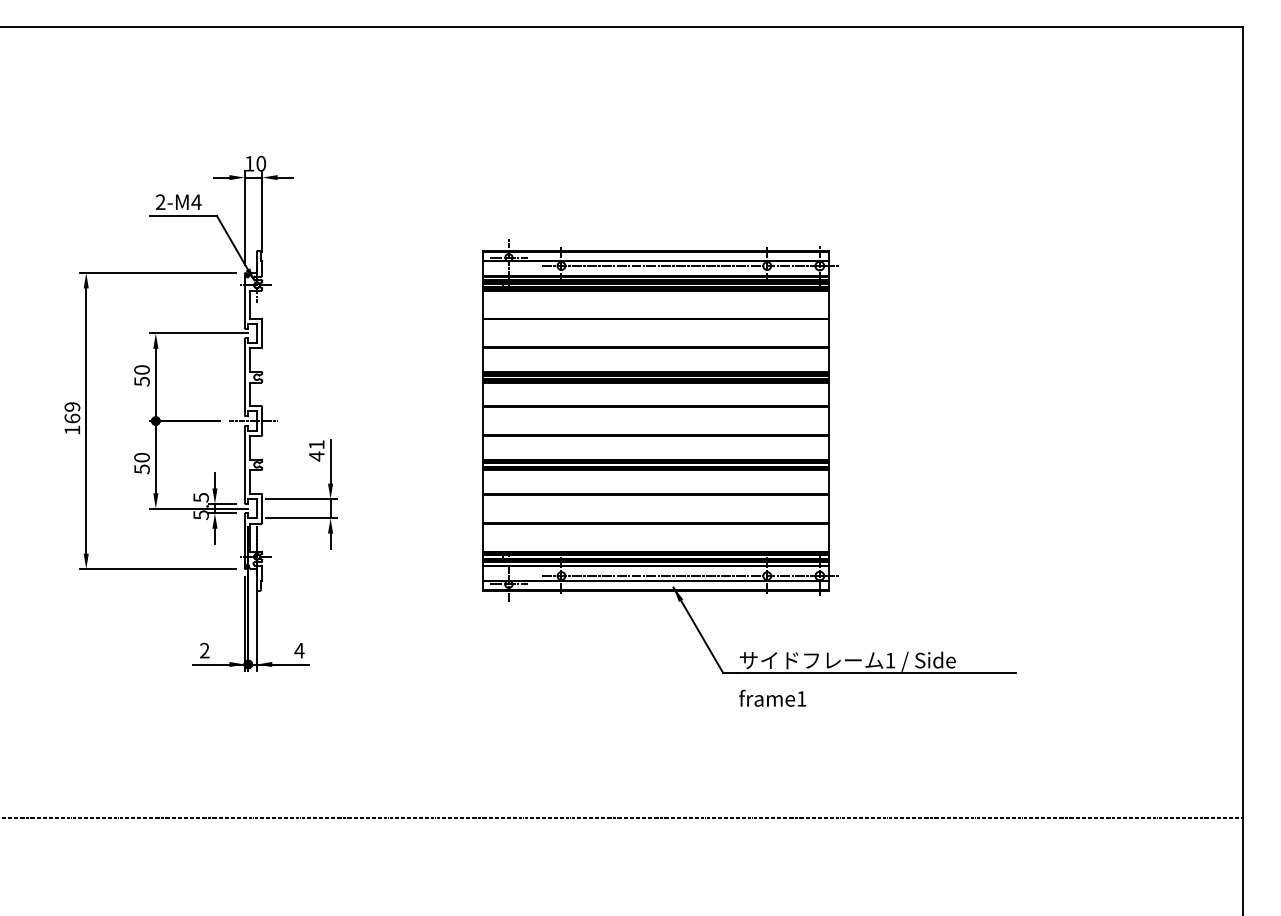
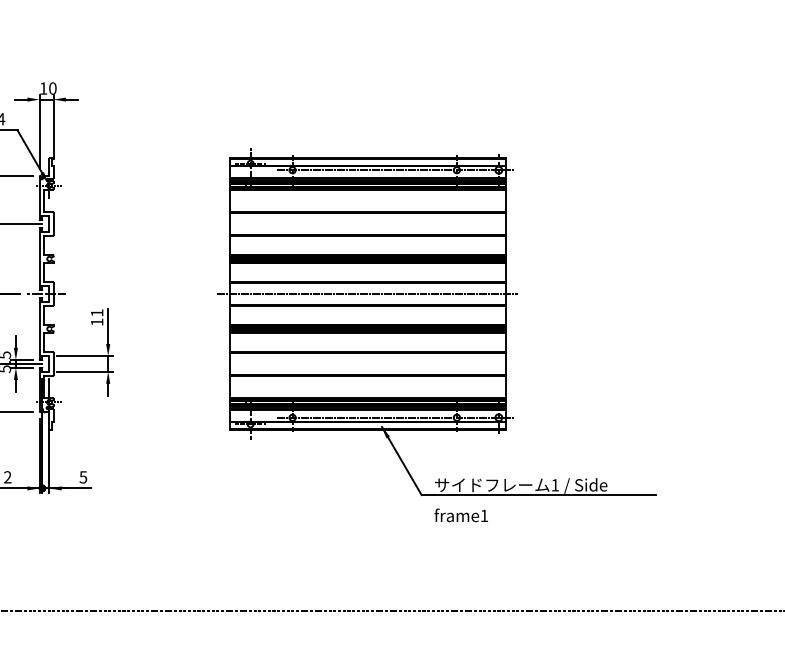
line: (655, 421) -> (367, 294), added
text: (316, 456) -> (96, 322), 41 -> 11
text: (299, 650) -> (83, 477), 4 -> 5

